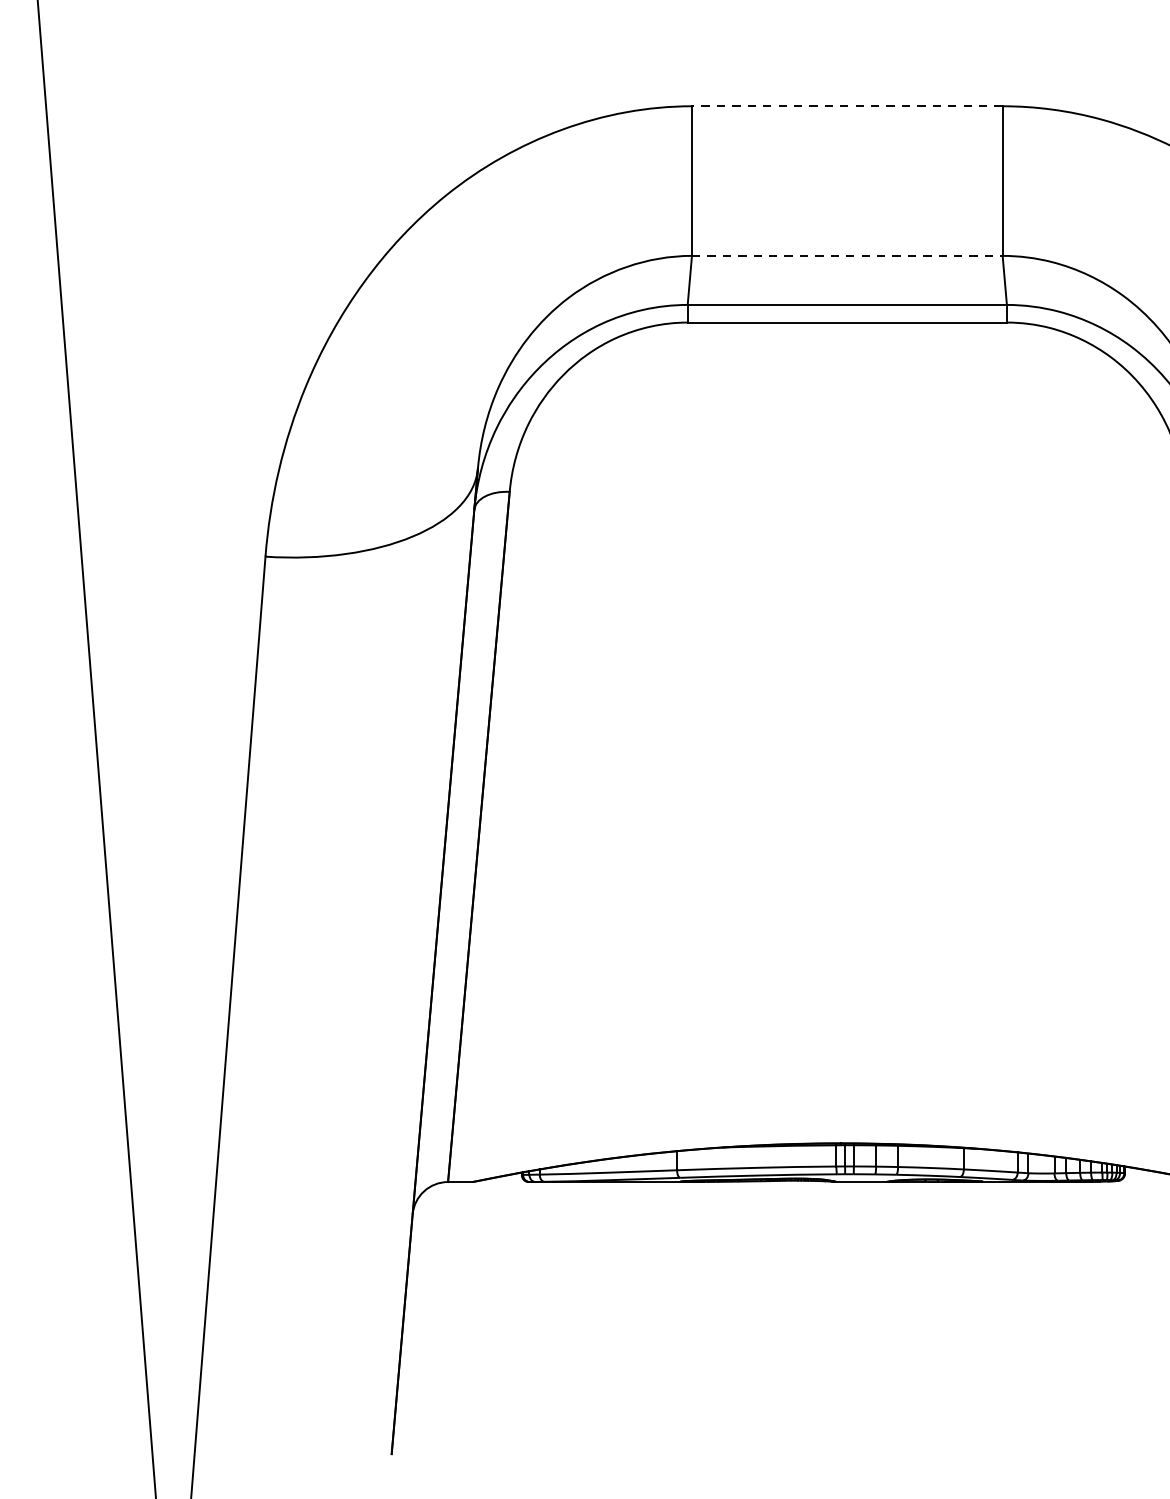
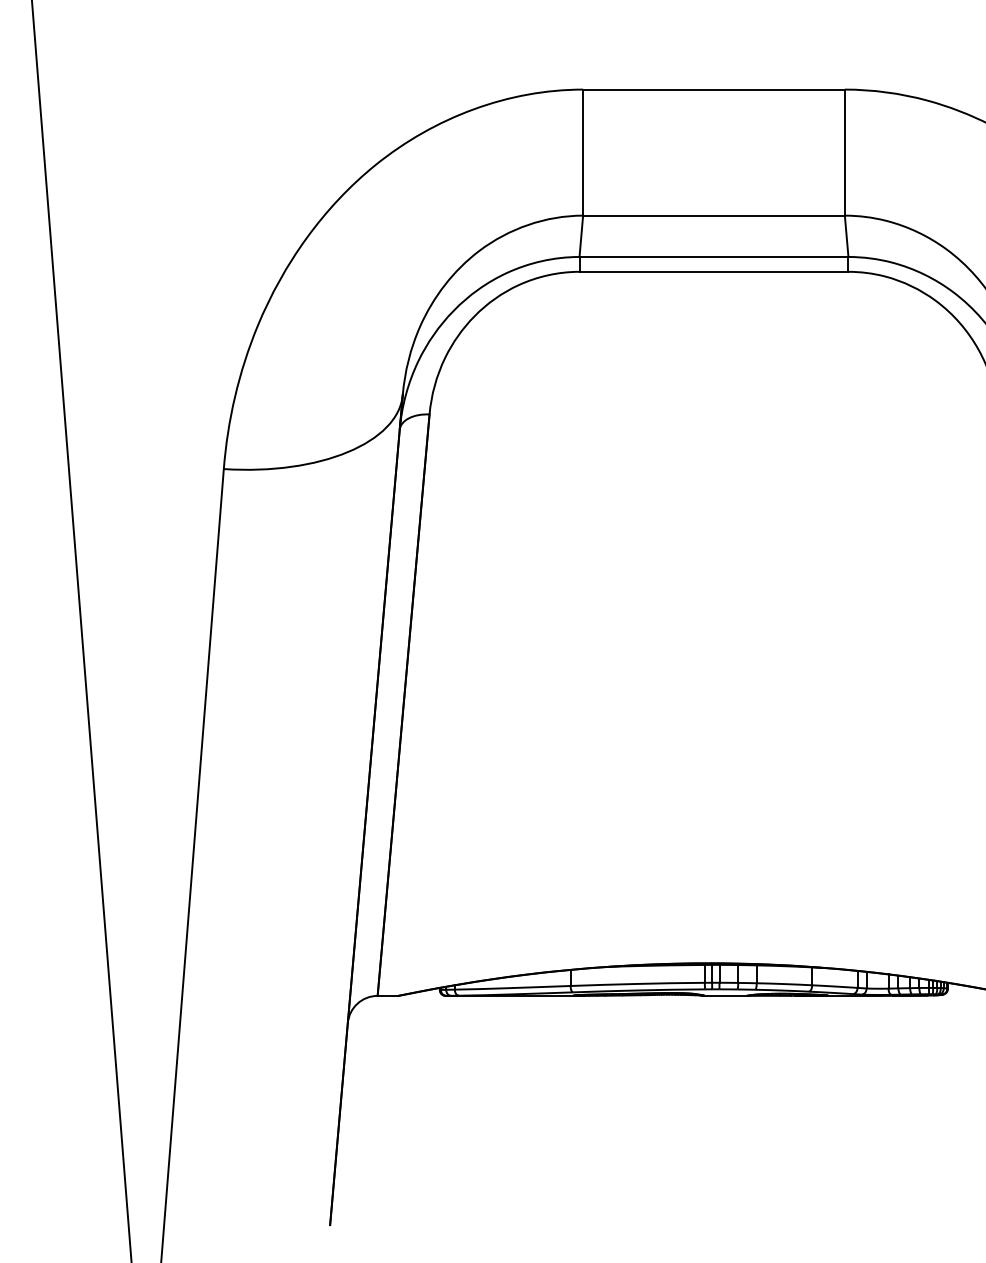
line: (846, 106) -> (713, 89), dashed -> solid
line: (846, 255) -> (713, 215), dashed -> solid

